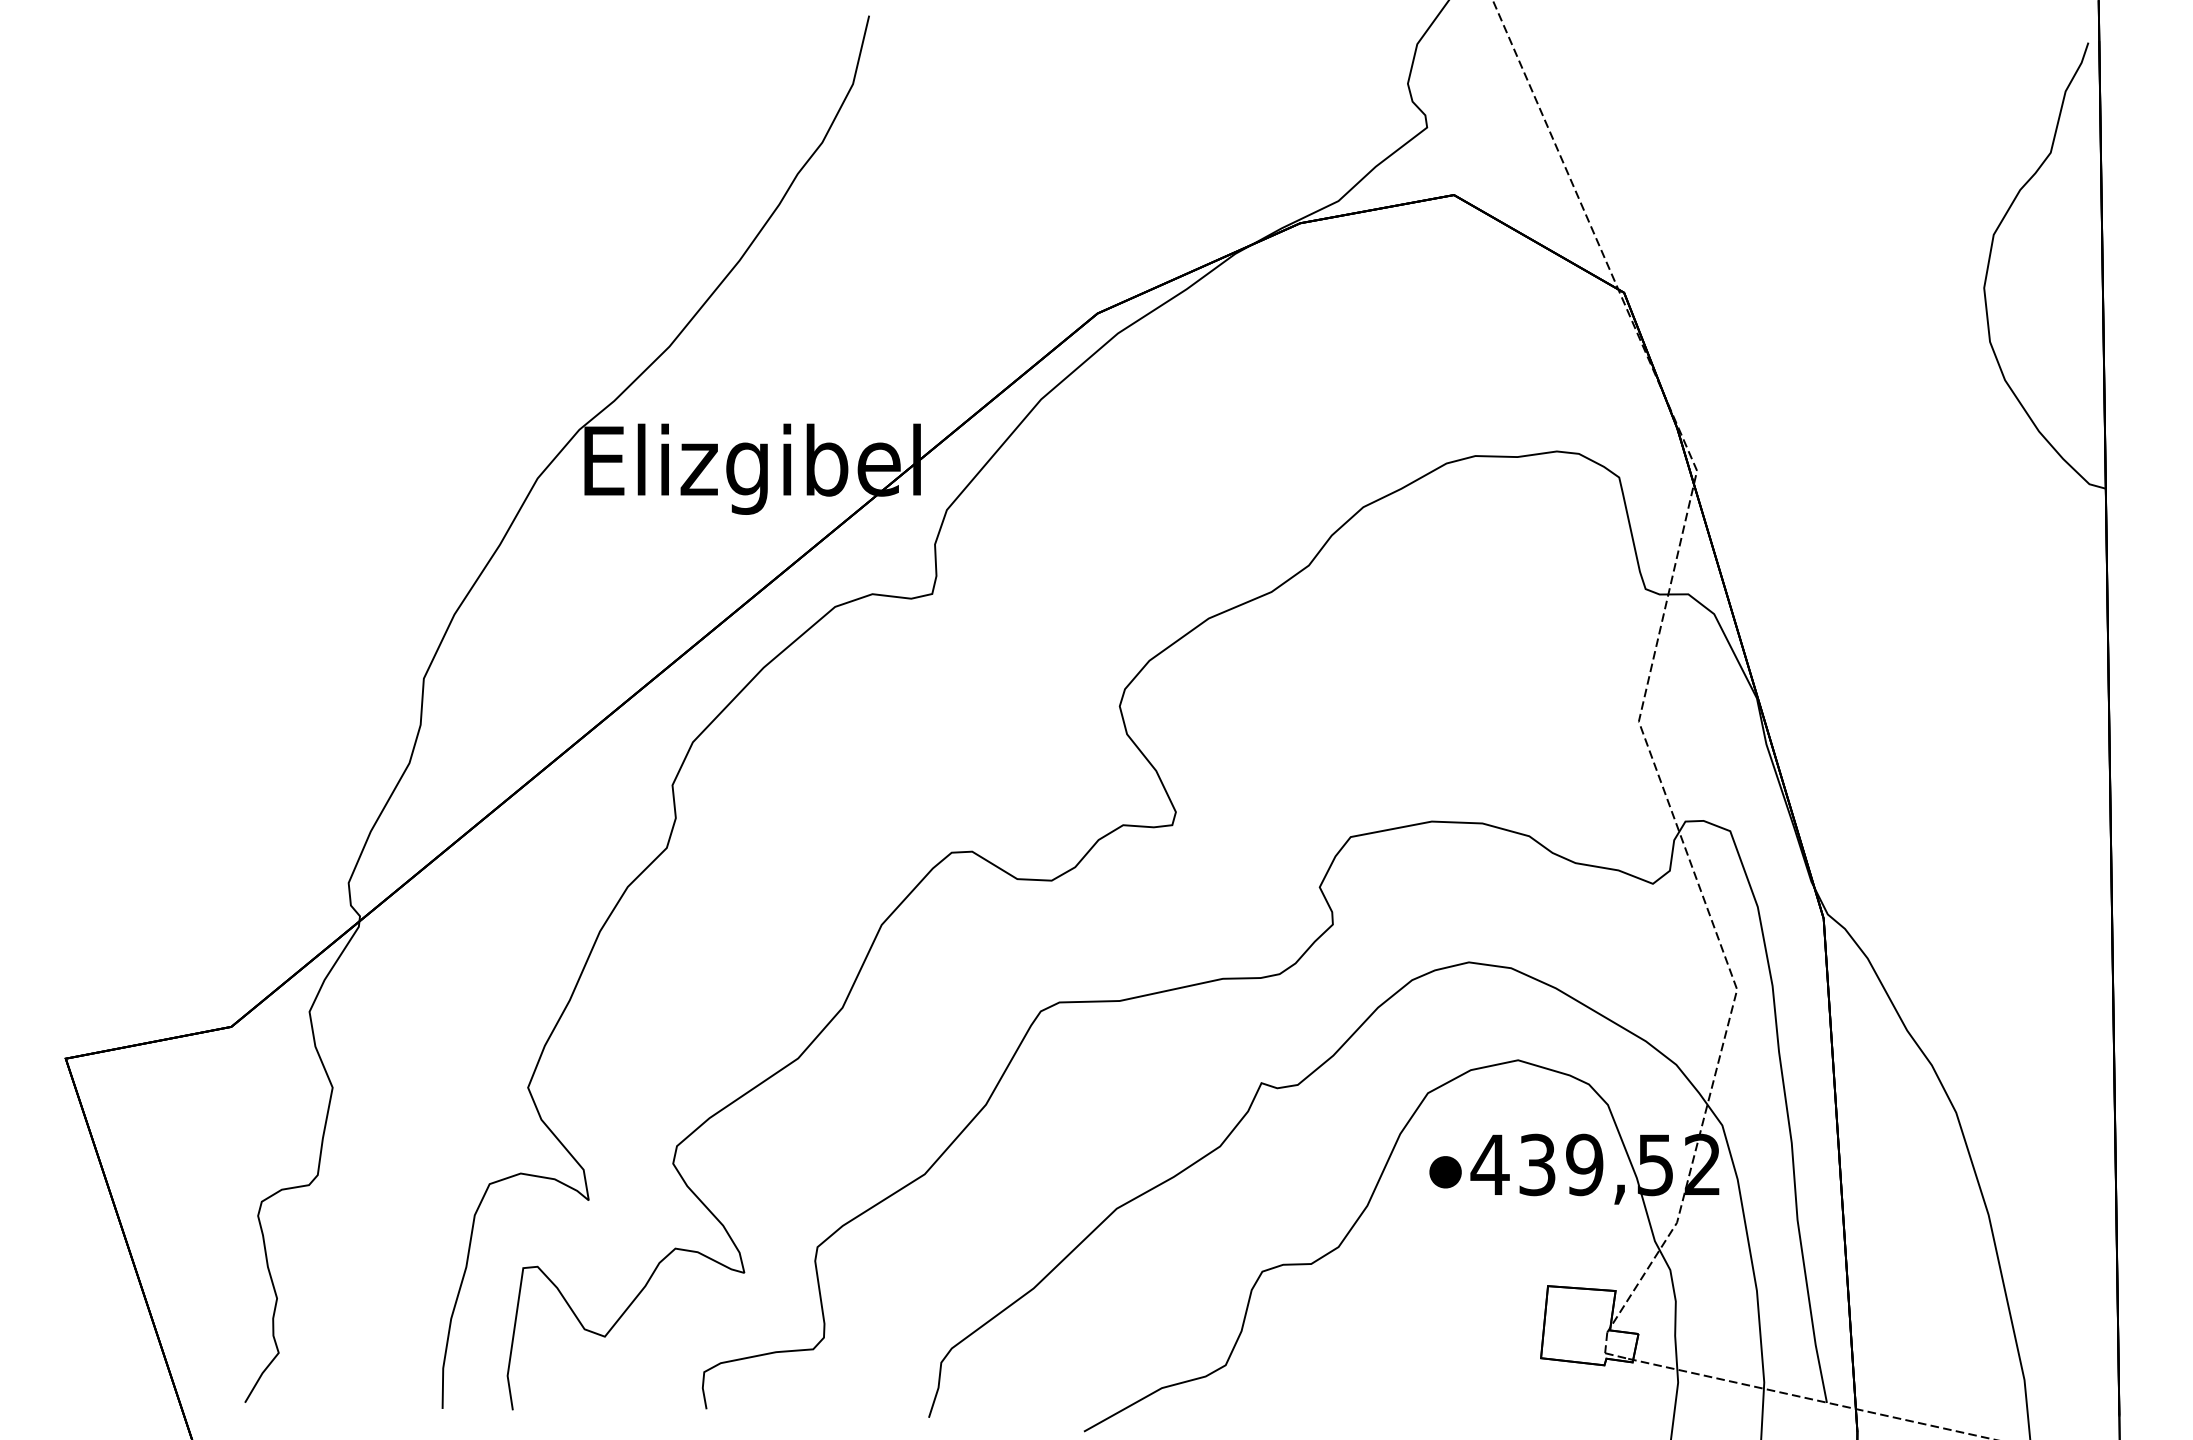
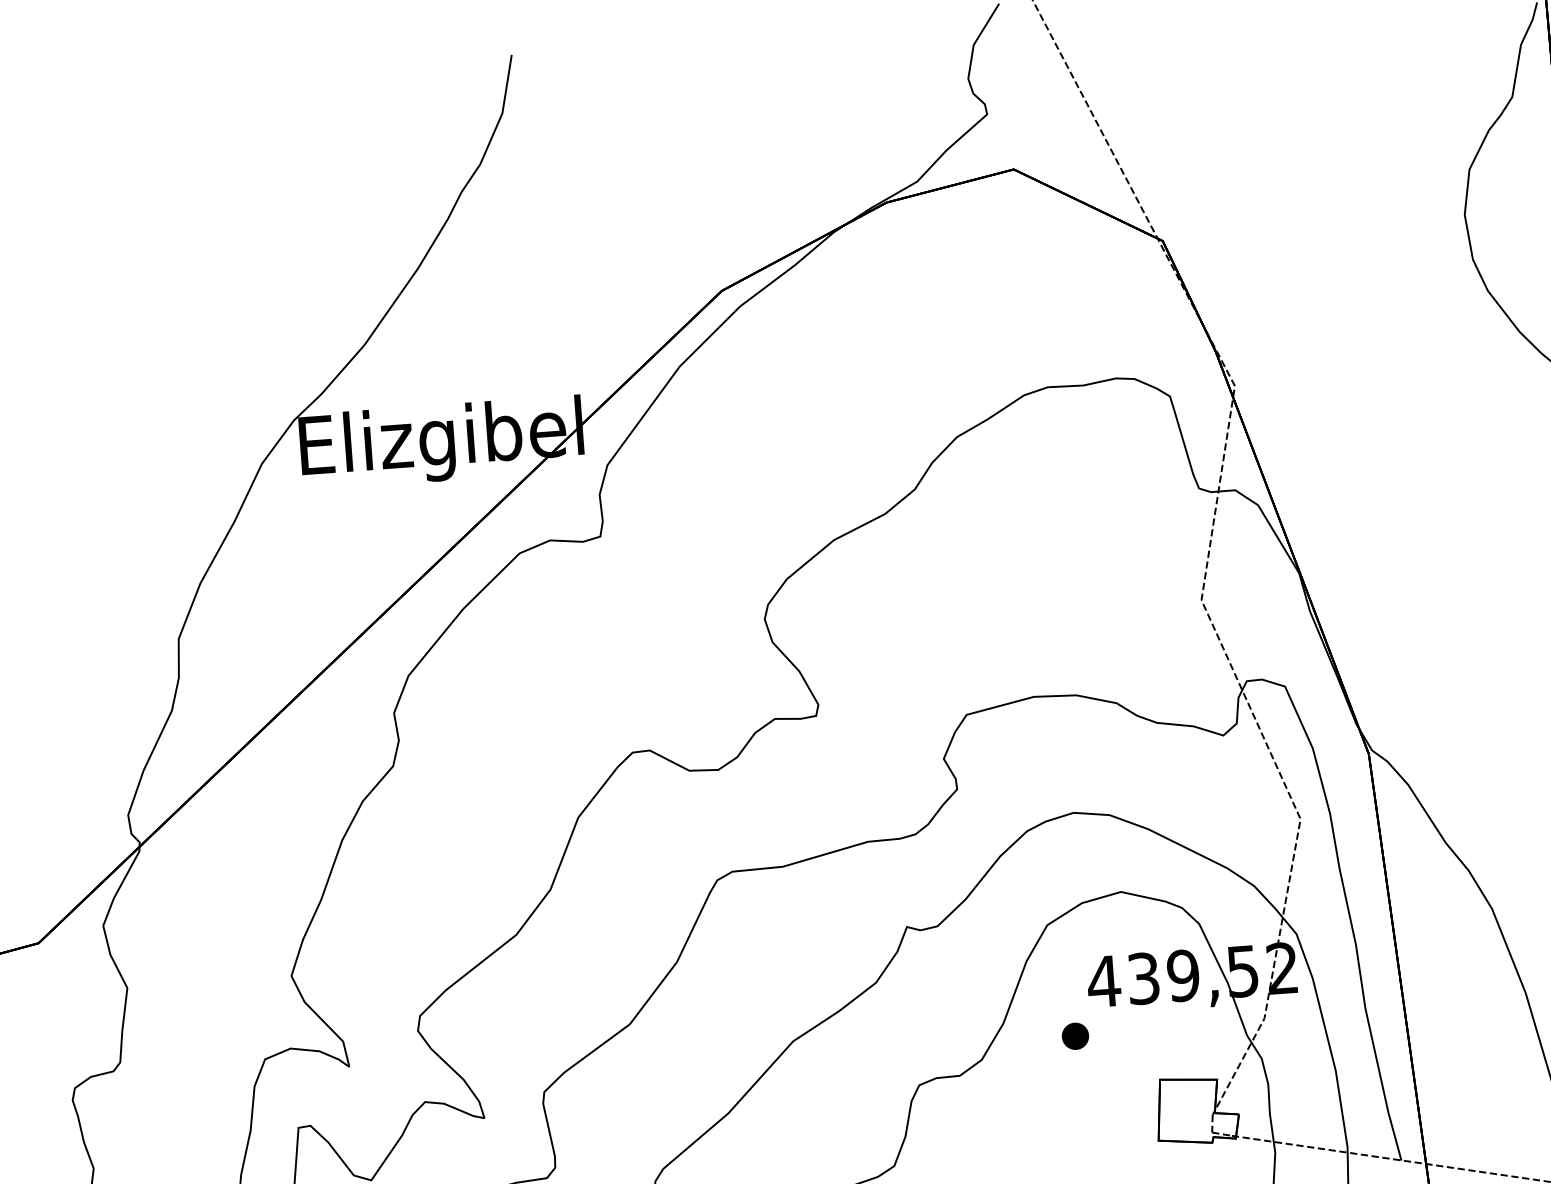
part: (1445, 1172) -> (1075, 1036), moved

